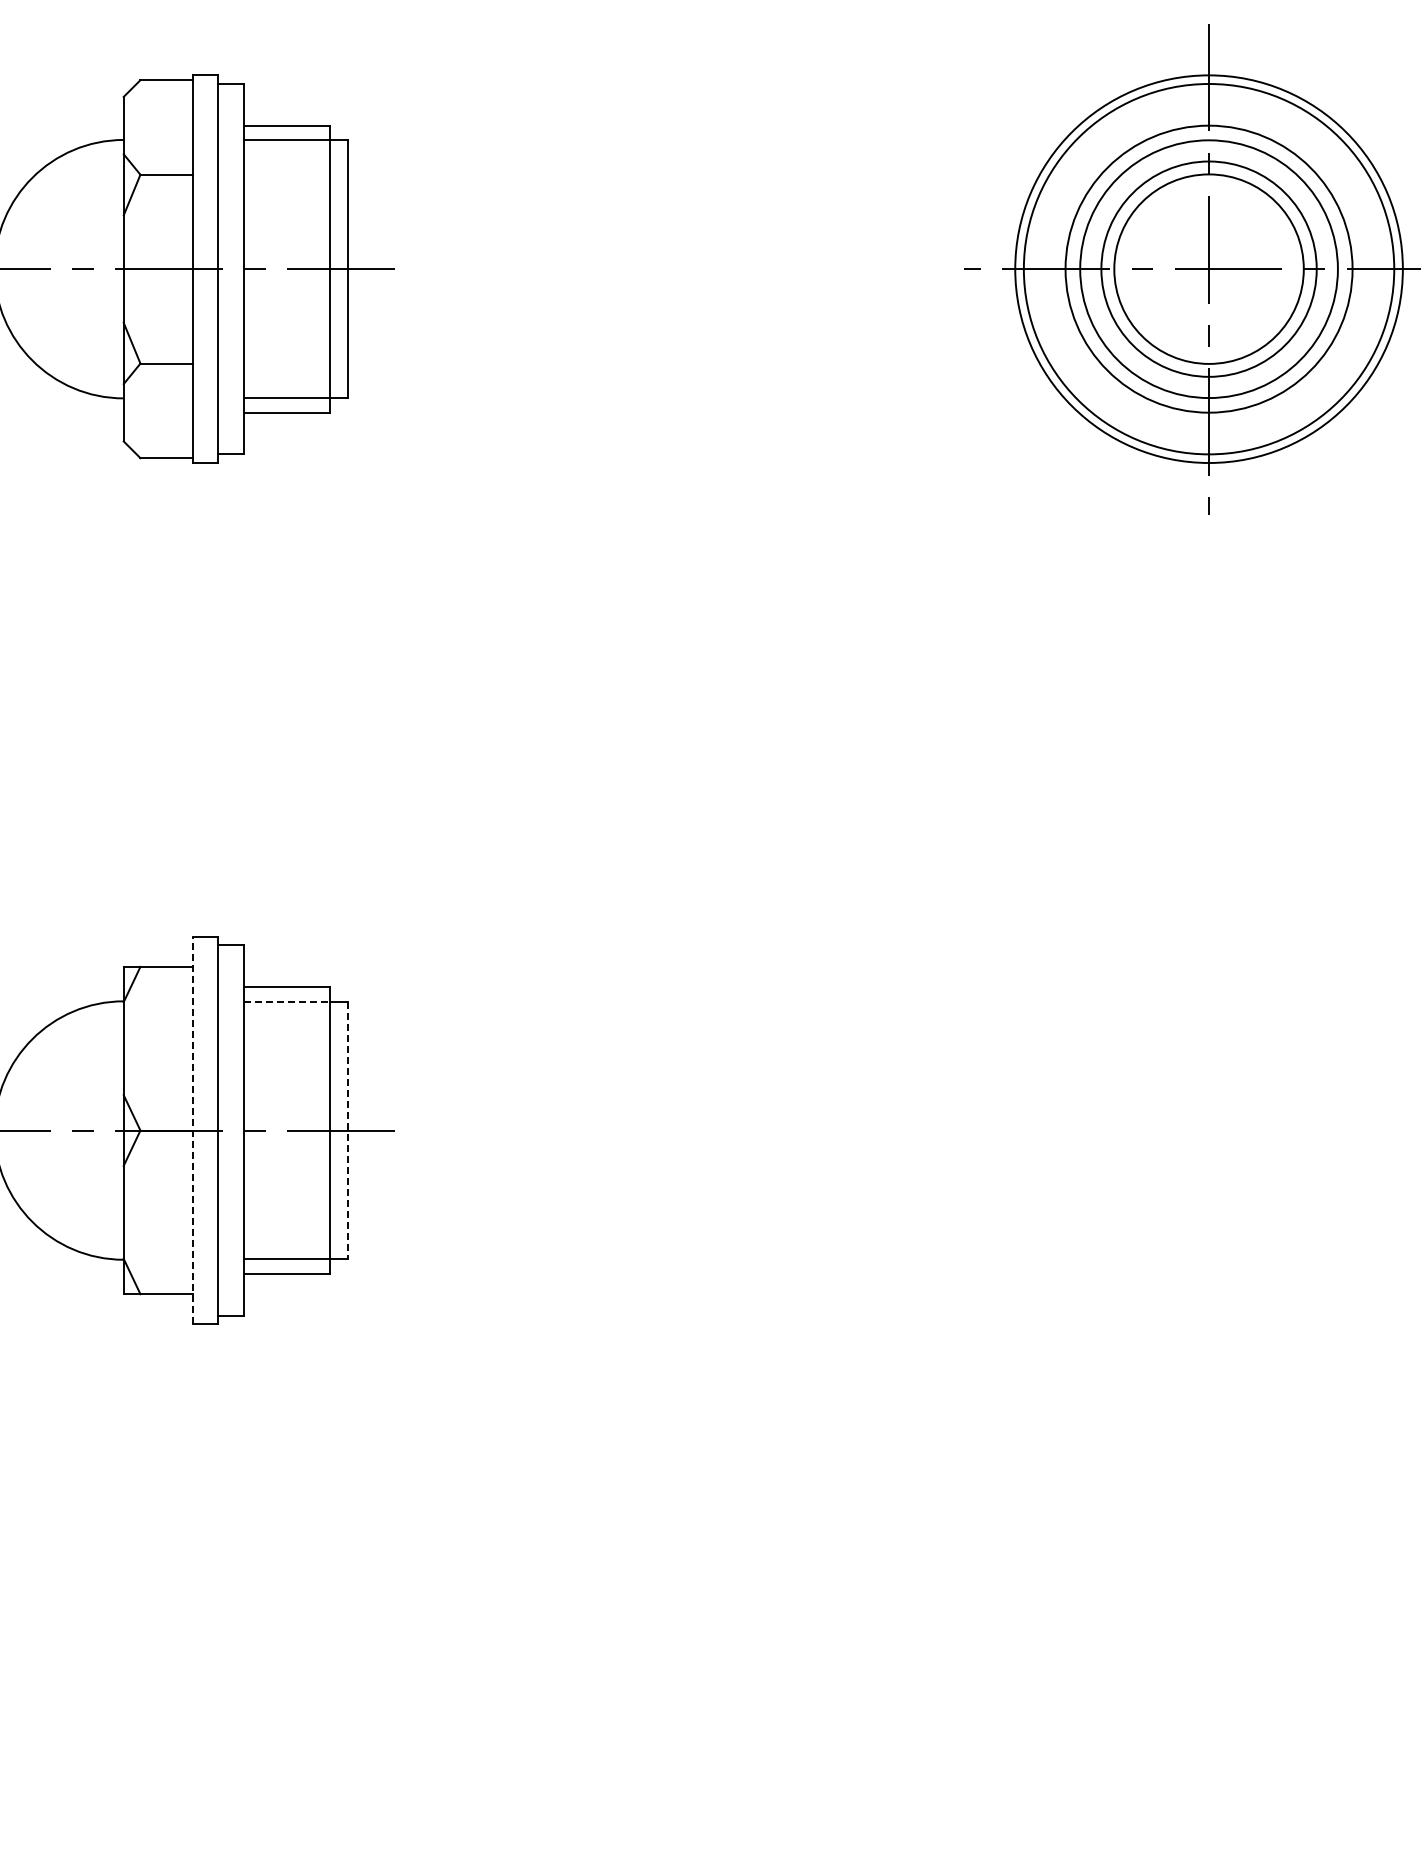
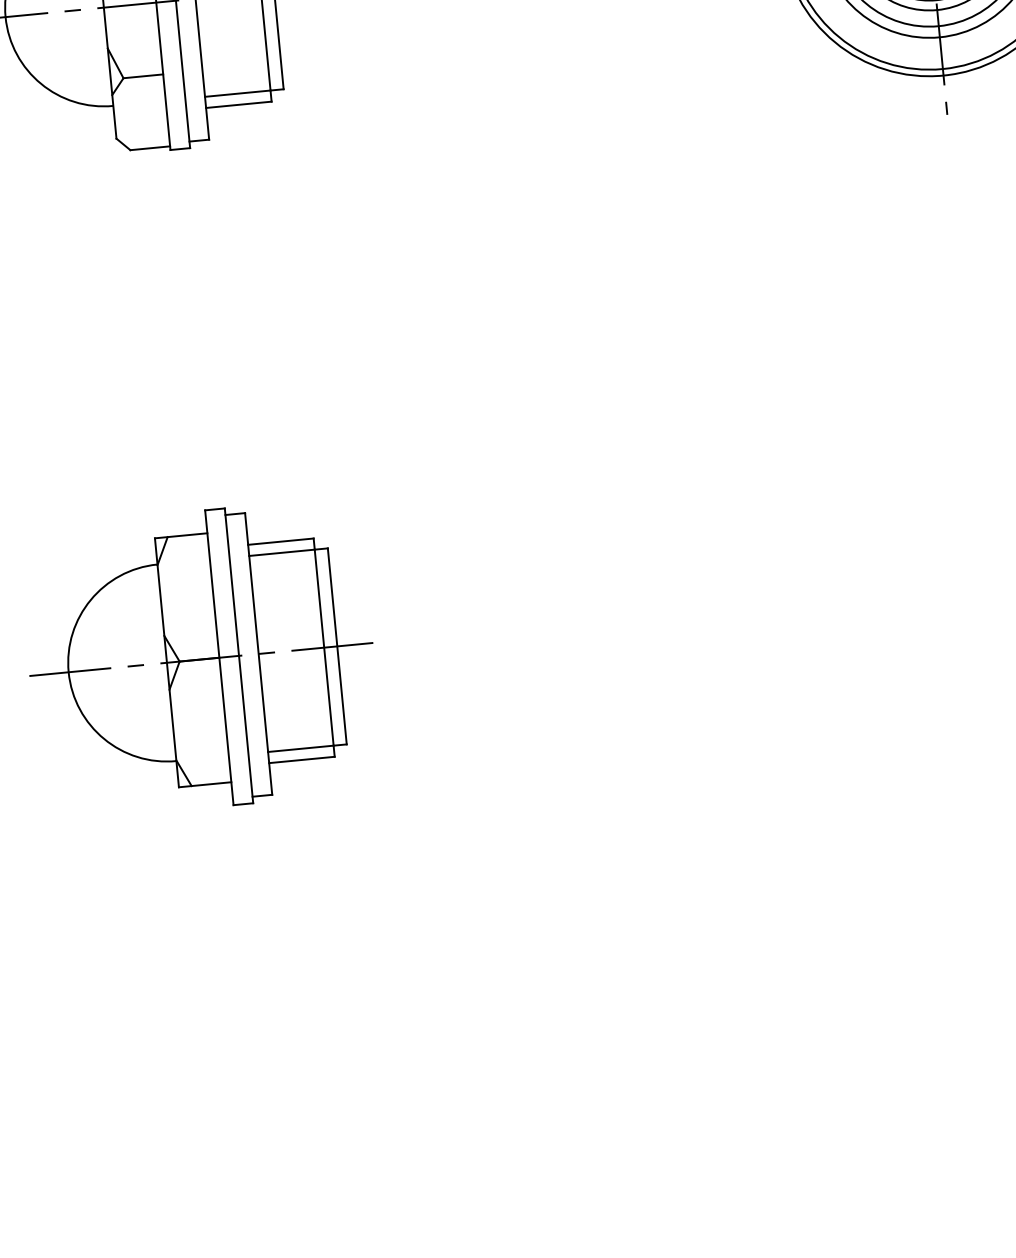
line: (287, 1001) -> (282, 552), dashed -> solid
line: (192, 1130) -> (219, 657), dashed -> solid
line: (347, 1130) -> (337, 646), dashed -> solid

